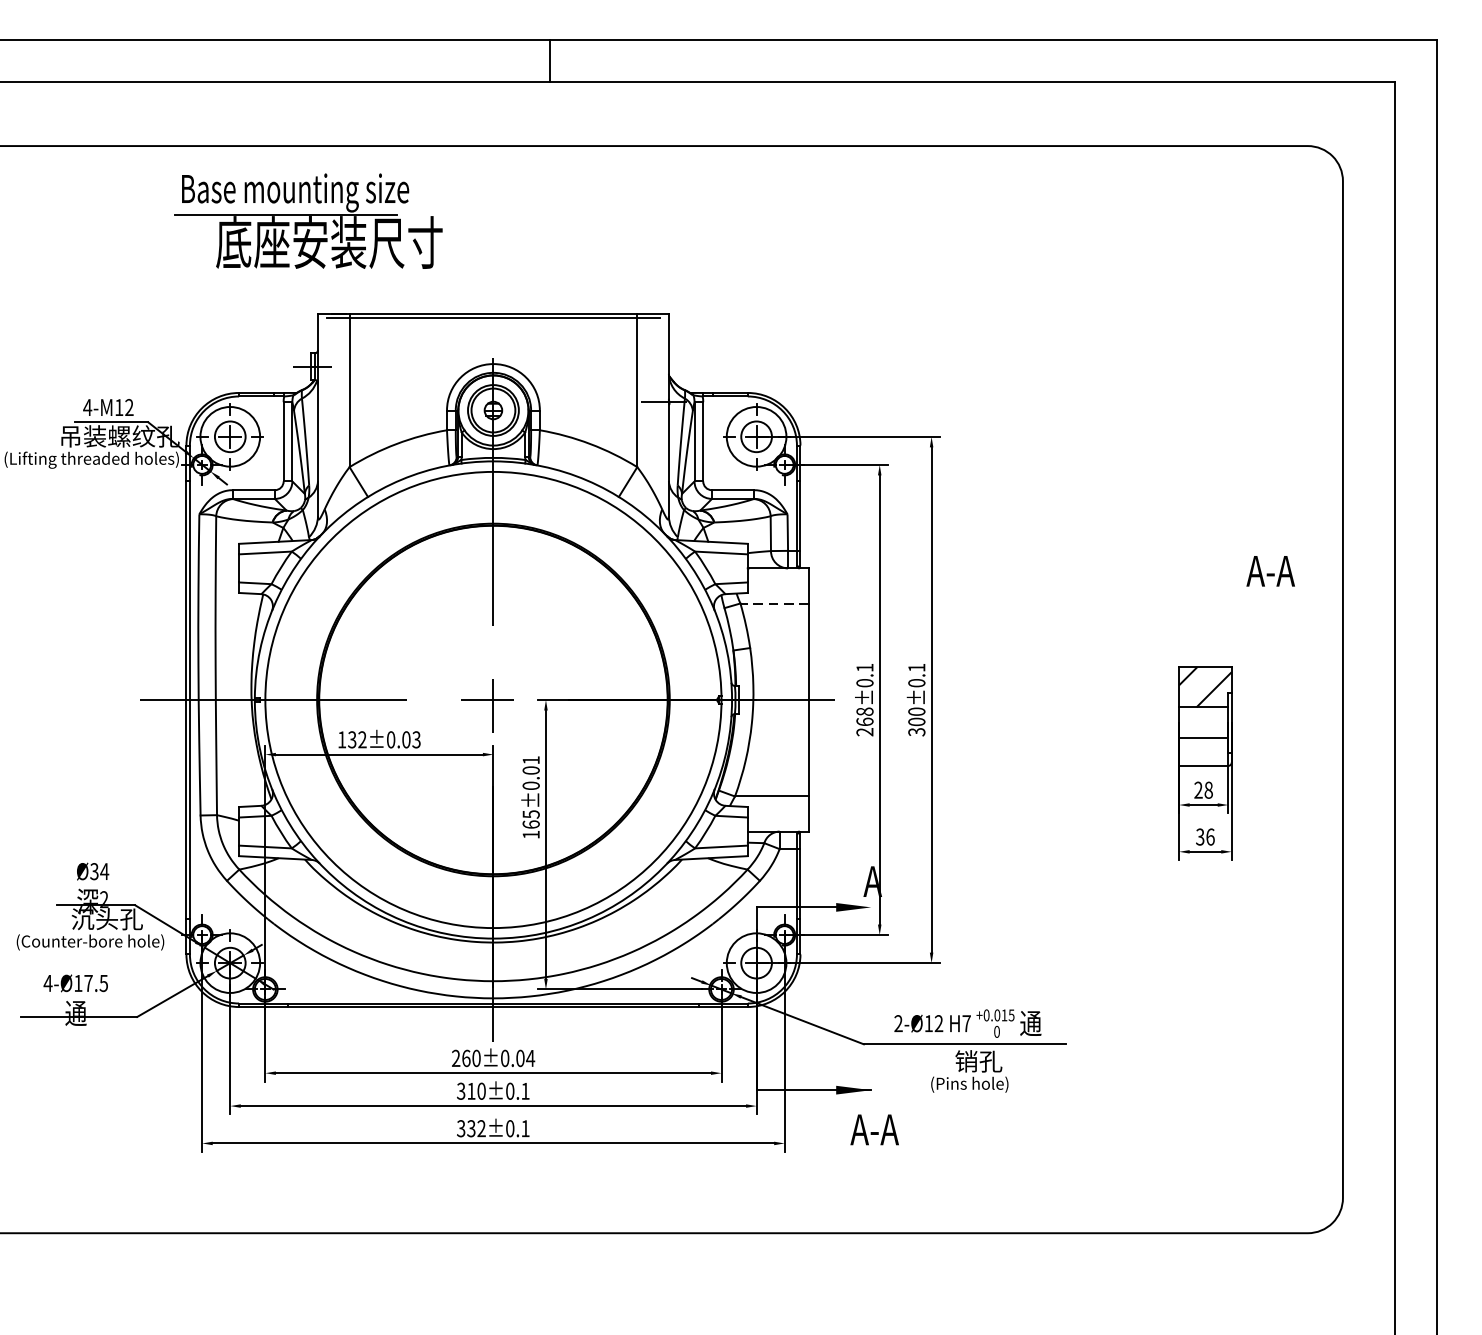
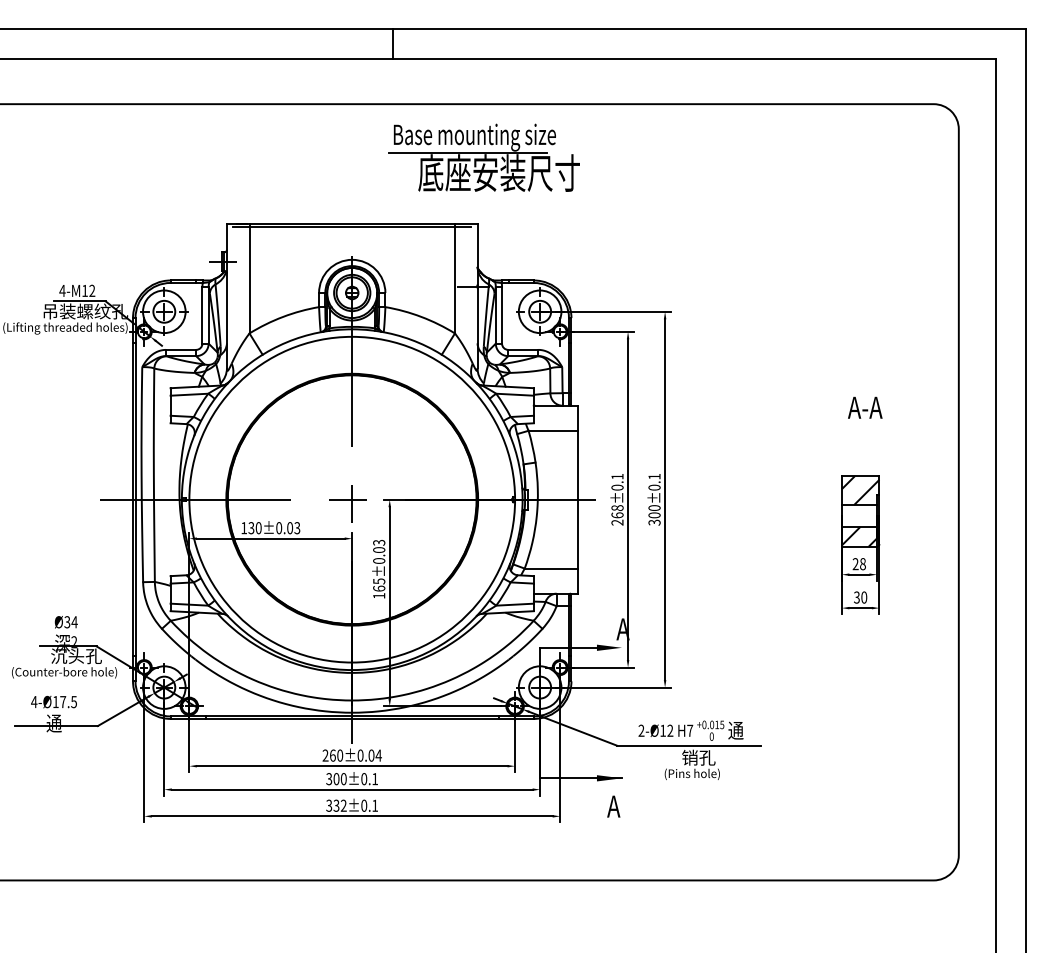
part: (307, 220) -> (483, 157), moved
text: (1271, 570) -> (865, 407), moved
line: (775, 603) -> (553, 430), dashed -> solid
text: (362, 740) -> (258, 528), 132±0.03 -> 130±0.03
hatch: (1203, 751) -> (859, 536), added
text: (531, 759) -> (379, 542), 165±0.01 -> 165±0.03
text: (1210, 836) -> (864, 597), 36 -> 30
text: (471, 1091) -> (336, 779), 310±0.1 -> 300±0.1
text: (884, 1129) -> (631, 806), A-A -> A

